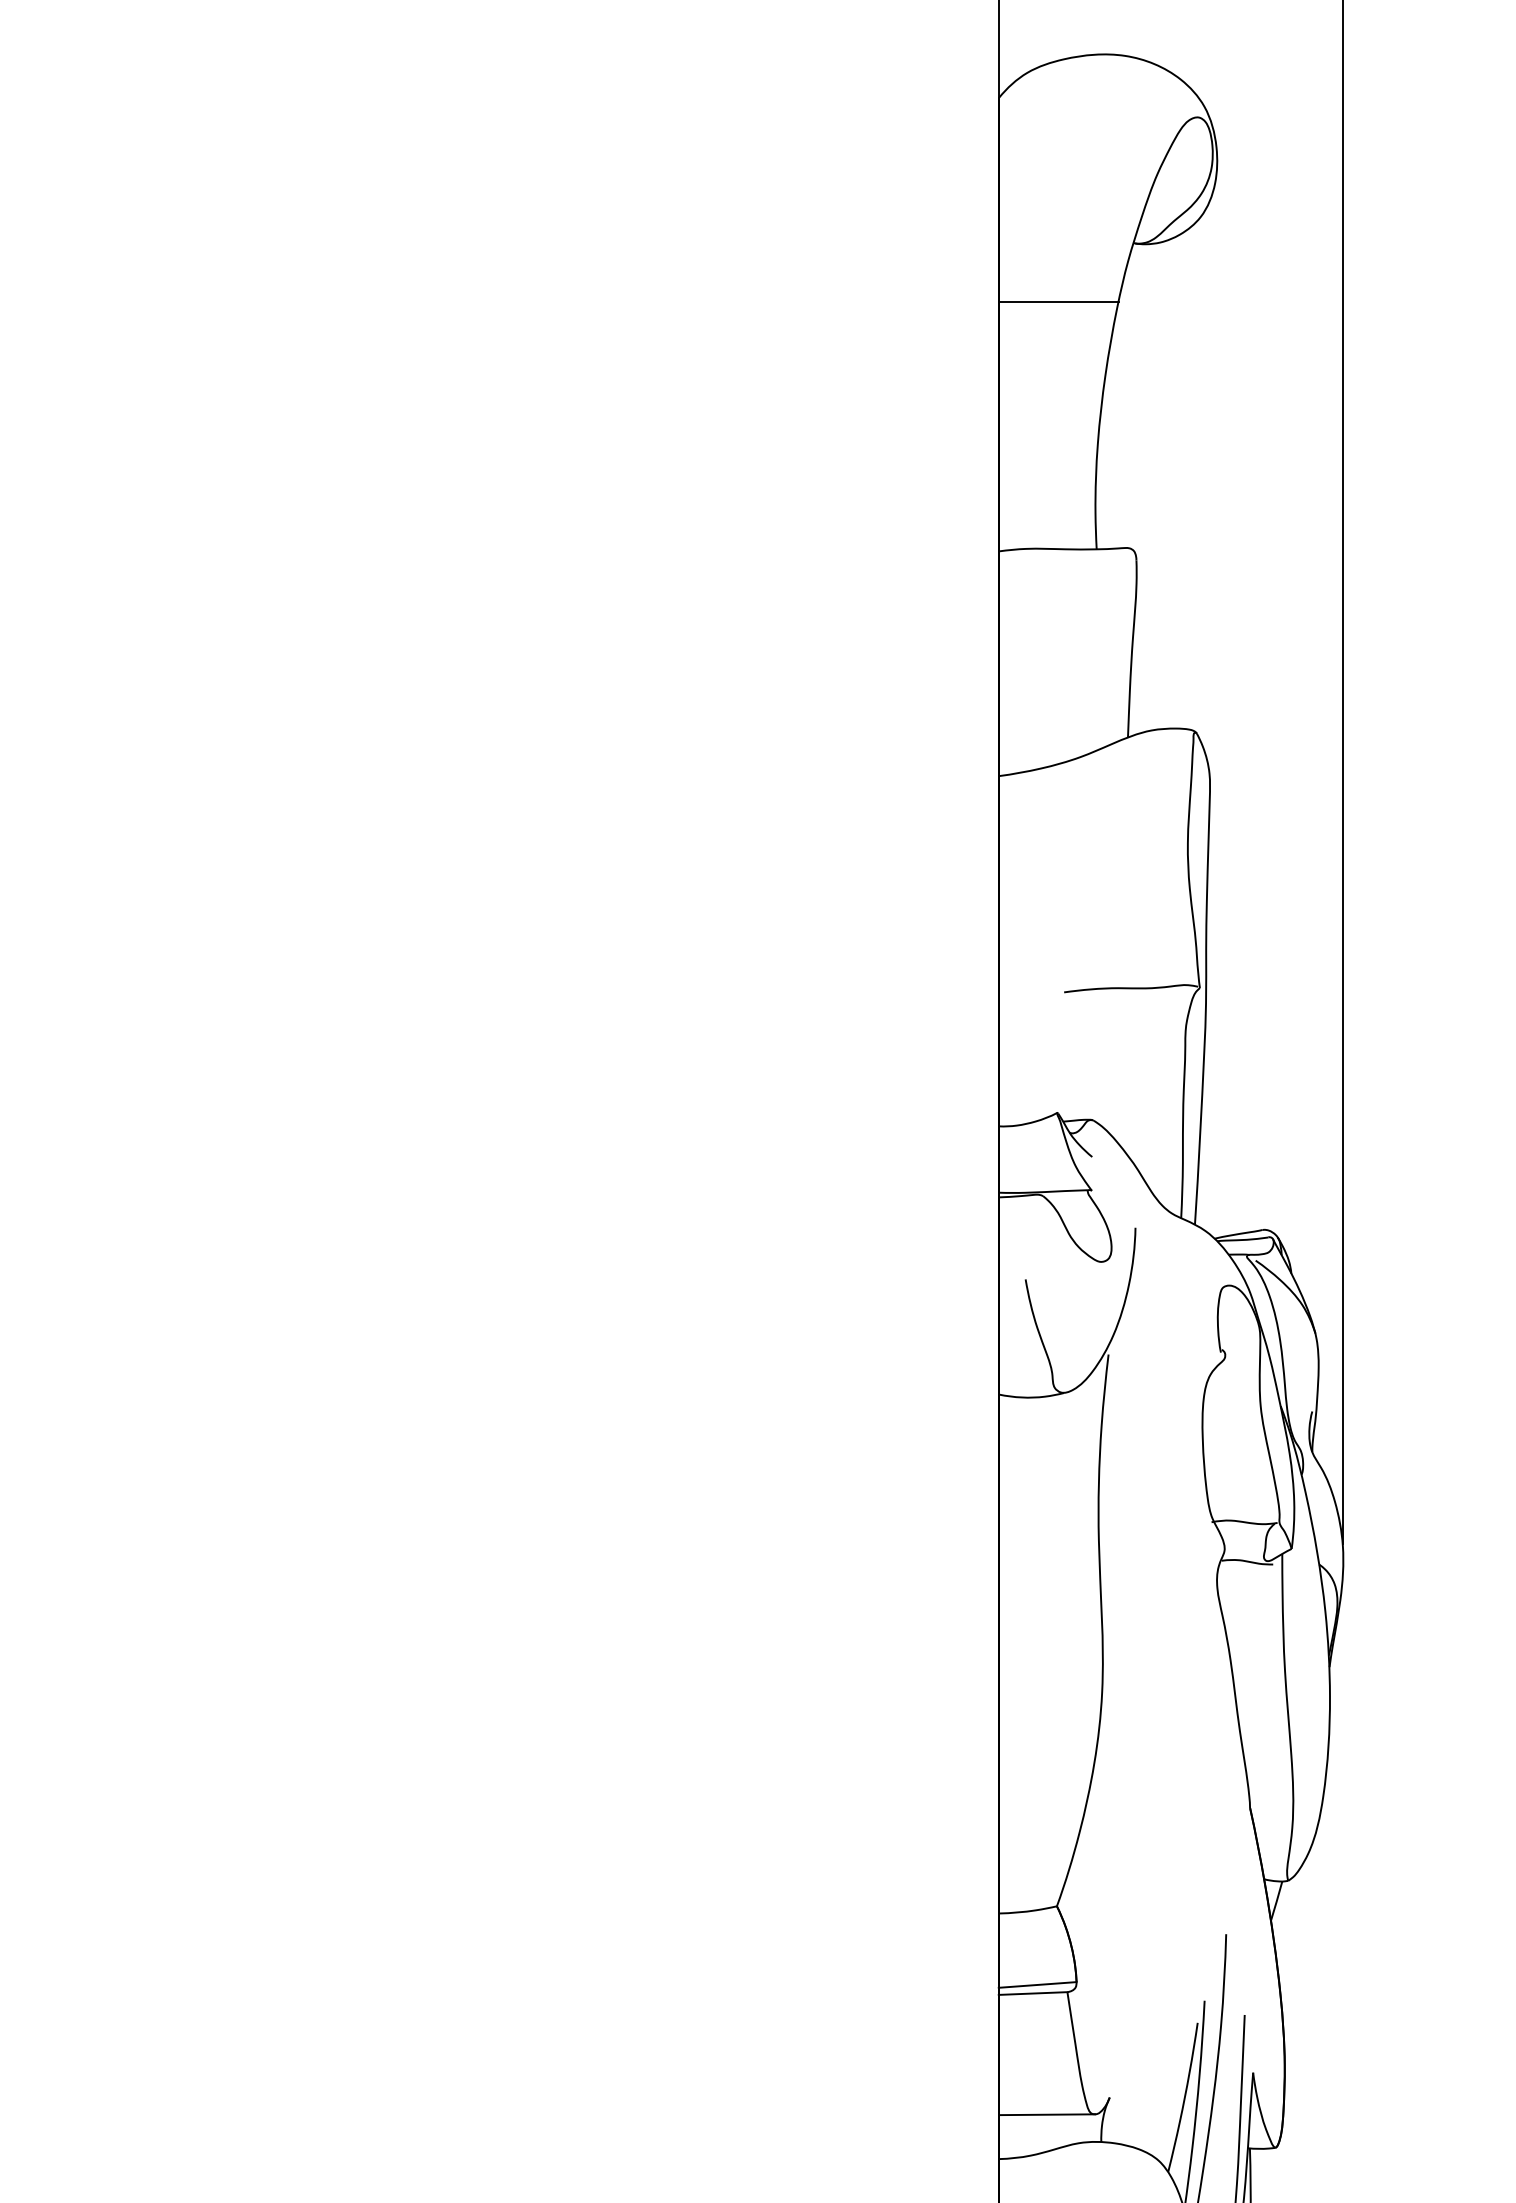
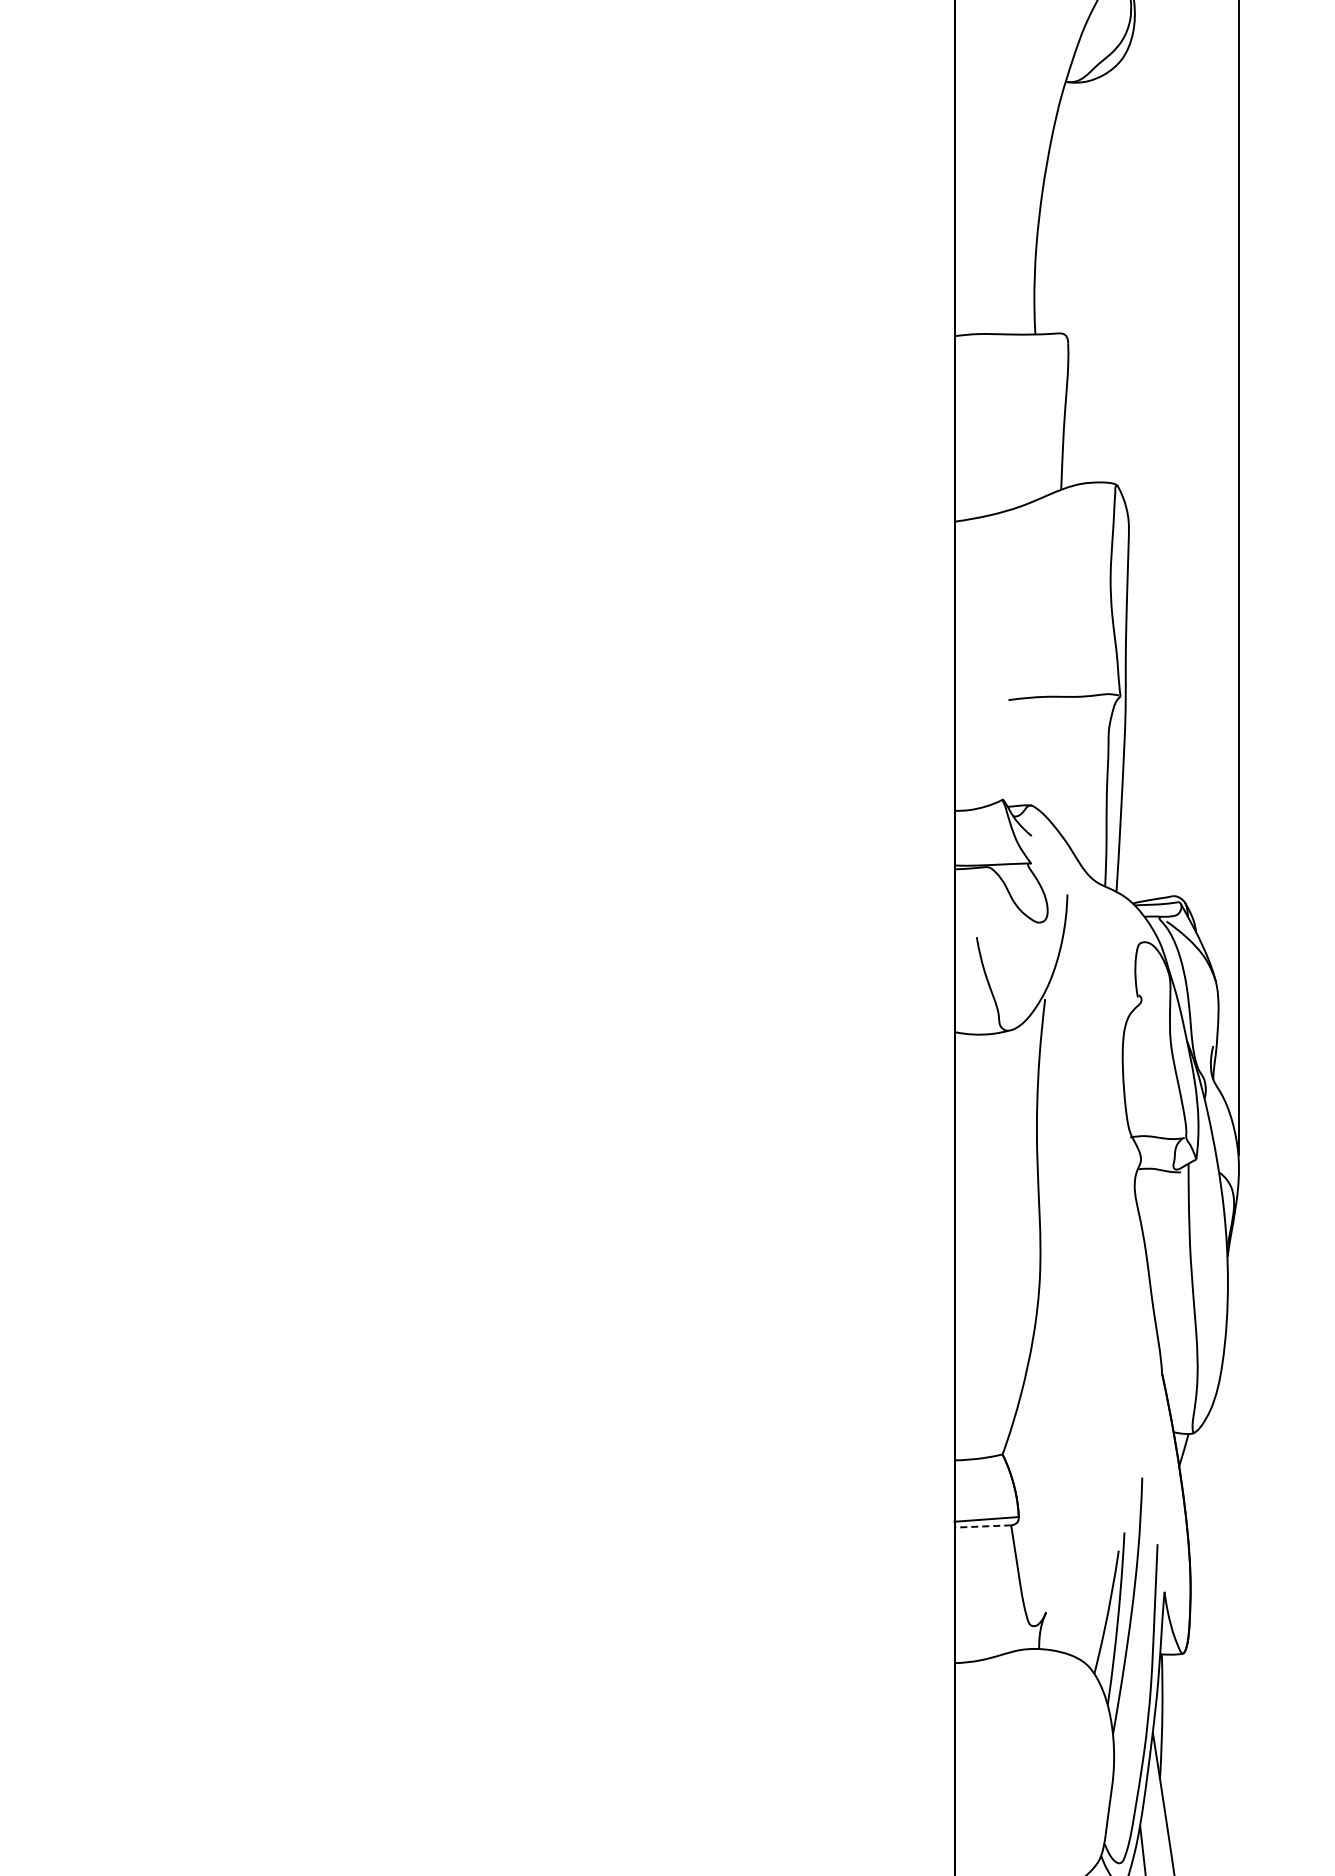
line: (1059, 302) -> (1004, 130), removed
line: (1032, 1993) -> (982, 1526), solid -> dashed
line: (1047, 2114) -> (994, 1626), removed

